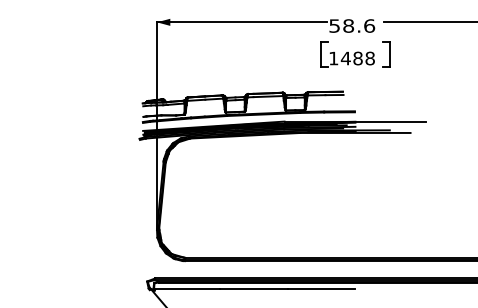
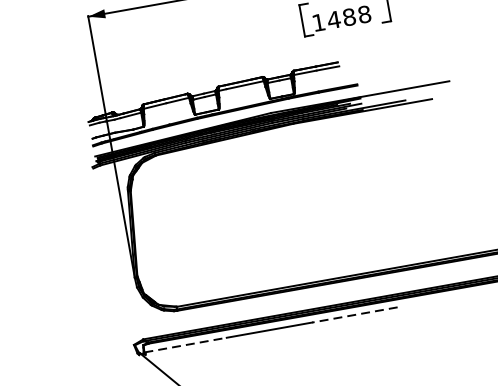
line: (186, 288) -> (185, 344), solid -> dashed
line: (321, 288) -> (354, 314), solid -> dashed

